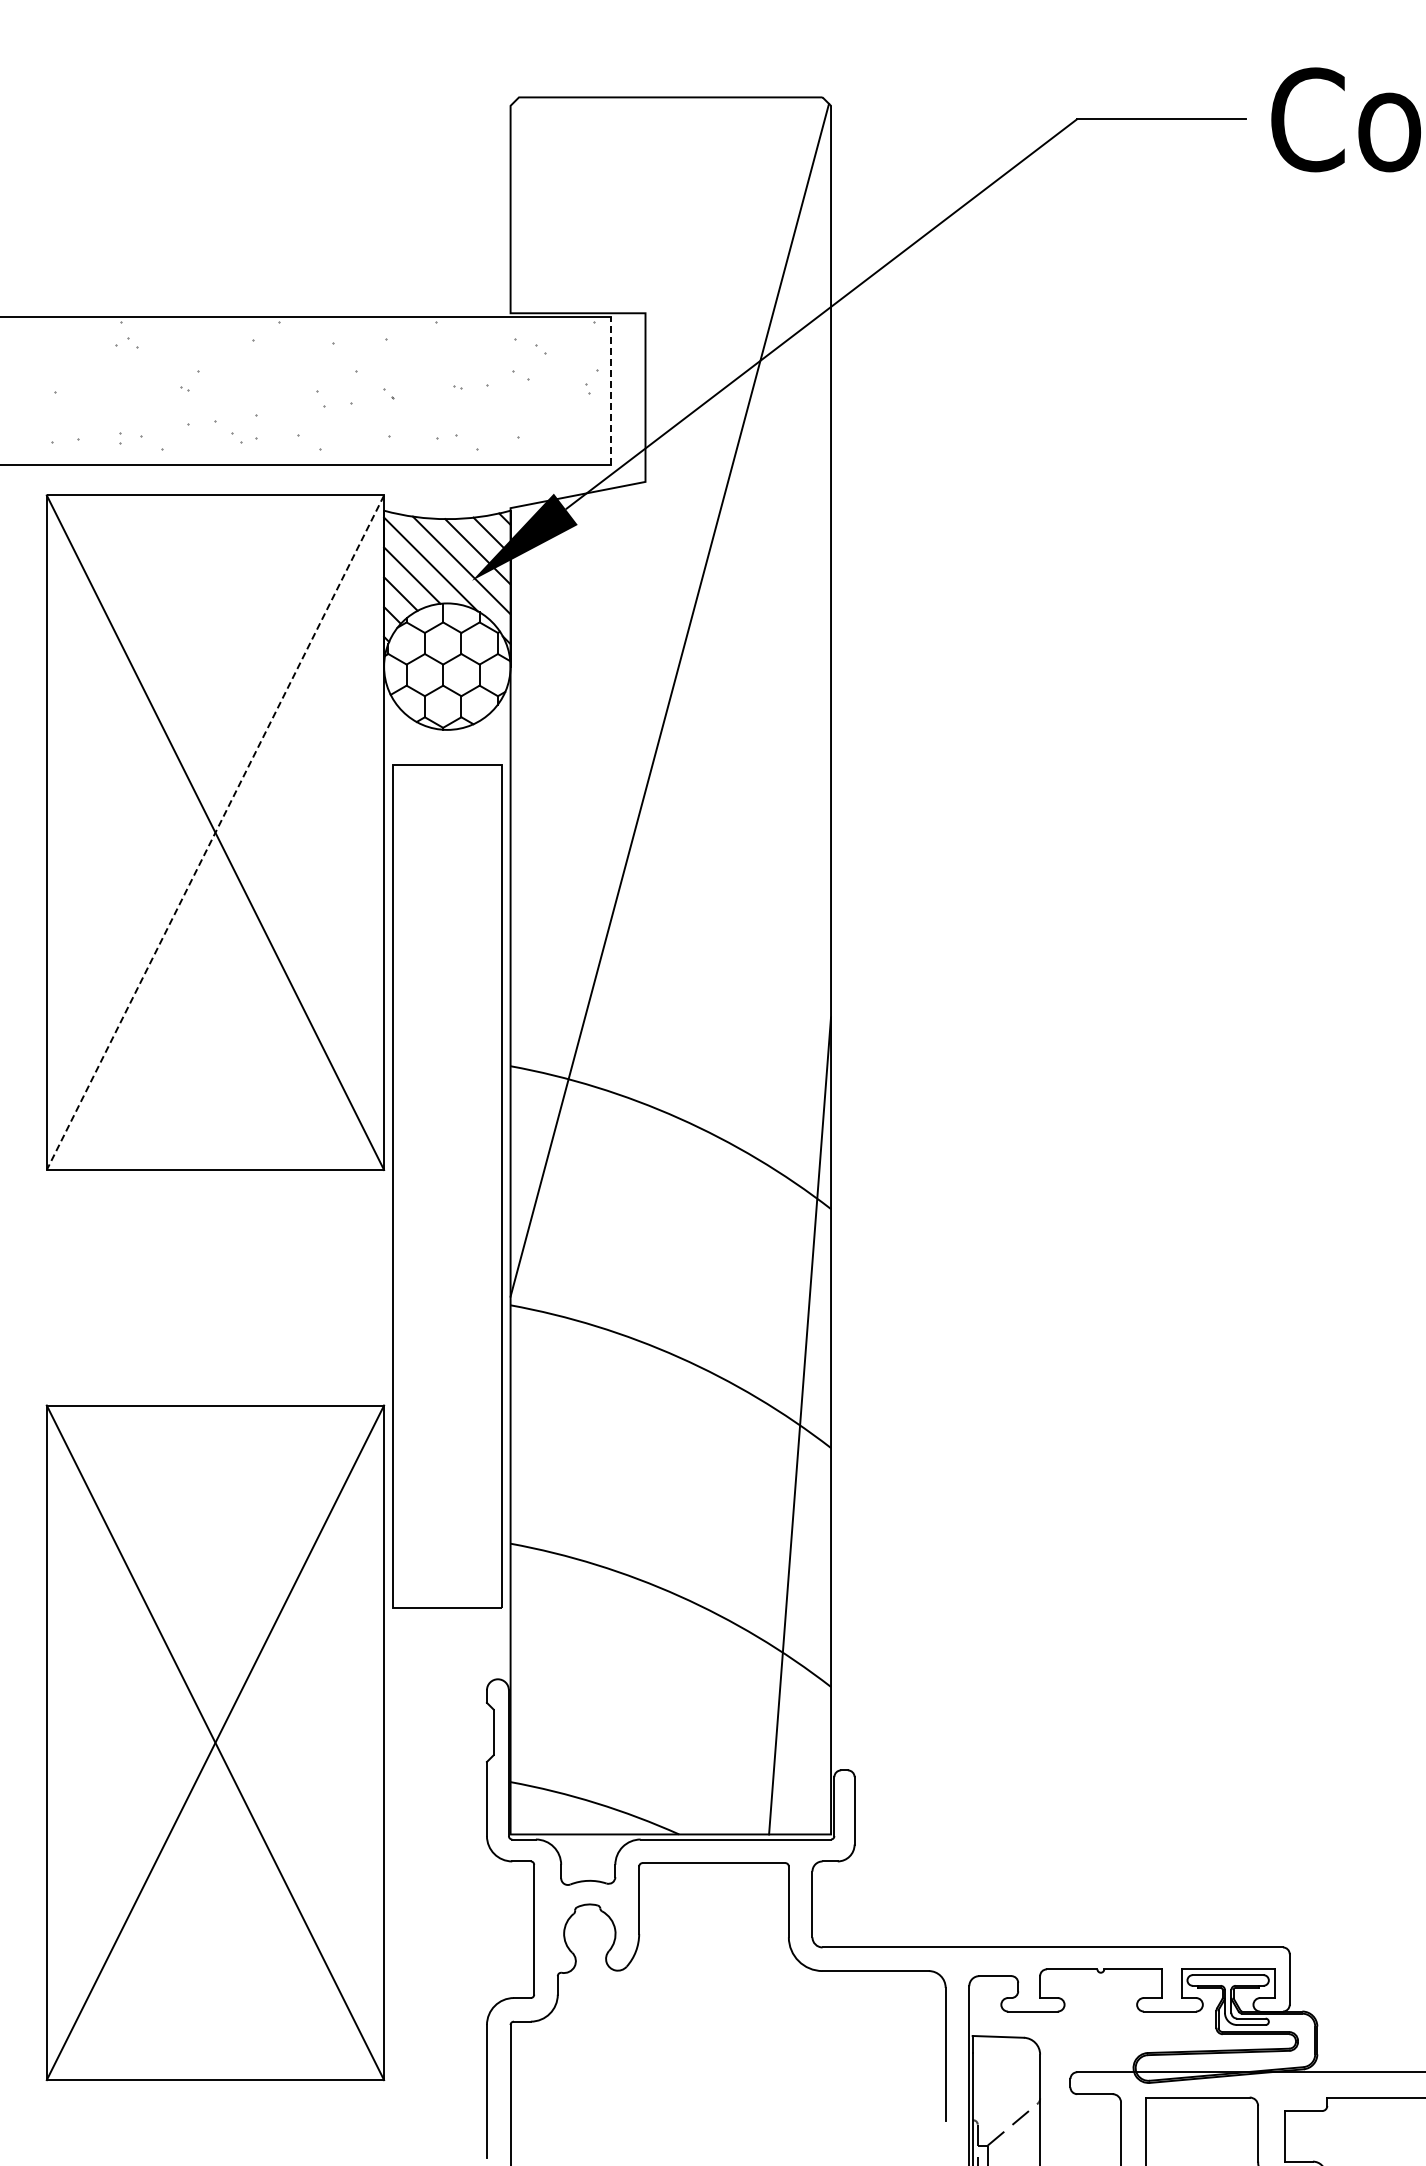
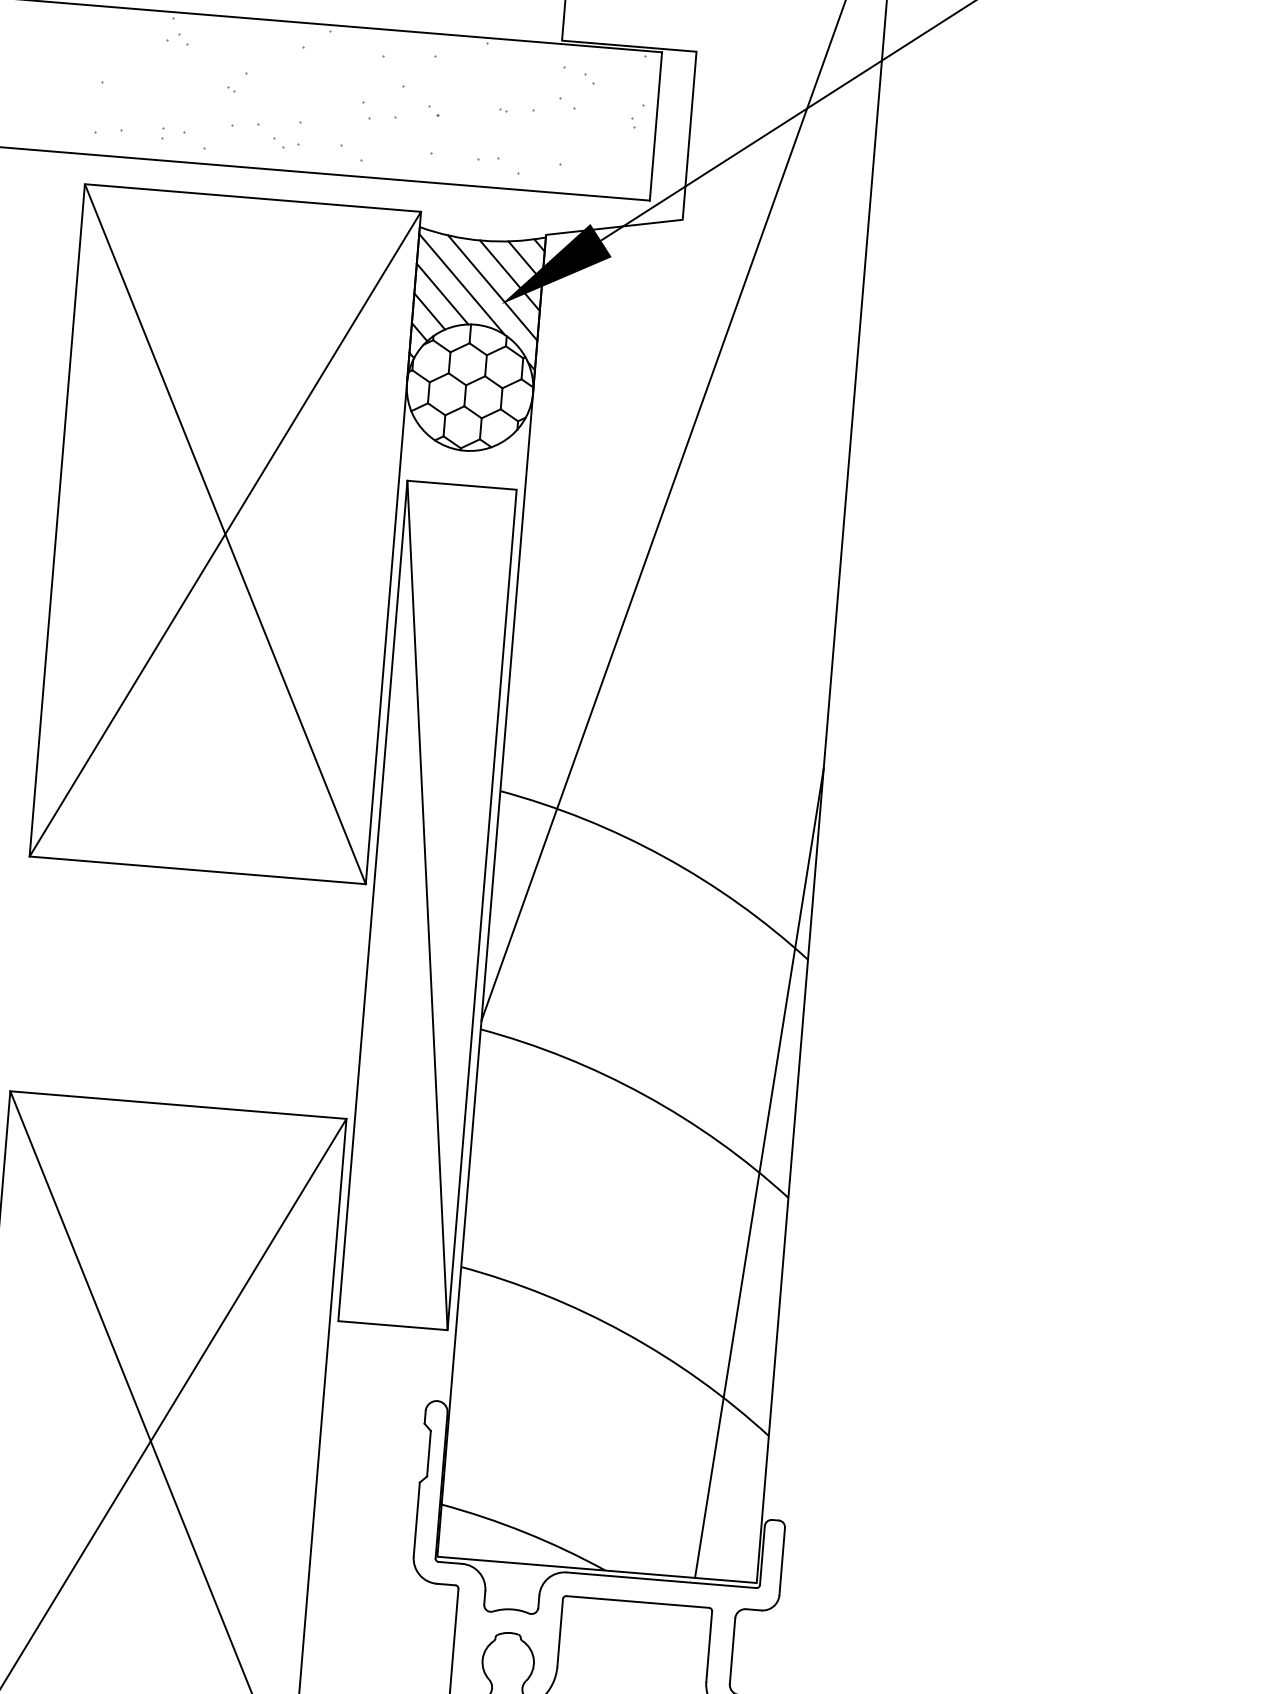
line: (611, 390) -> (656, 125), dashed -> solid
line: (215, 833) -> (225, 534), dashed -> solid
line: (447, 1185) -> (427, 904), added

